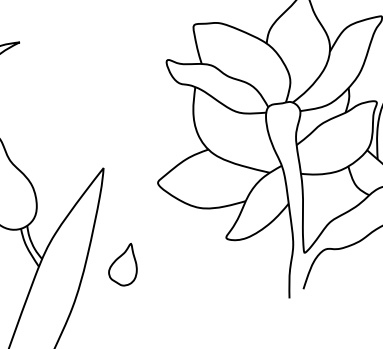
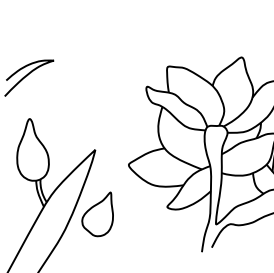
part: (122, 265) -> (97, 214), size x1.67

